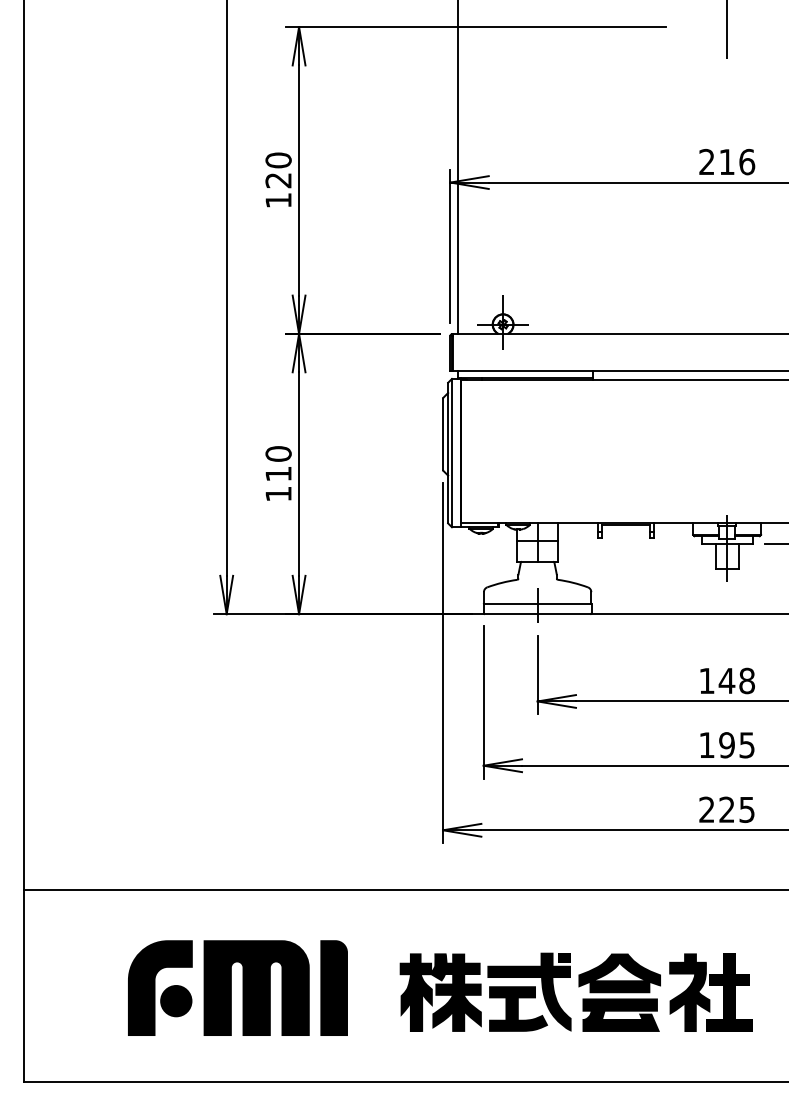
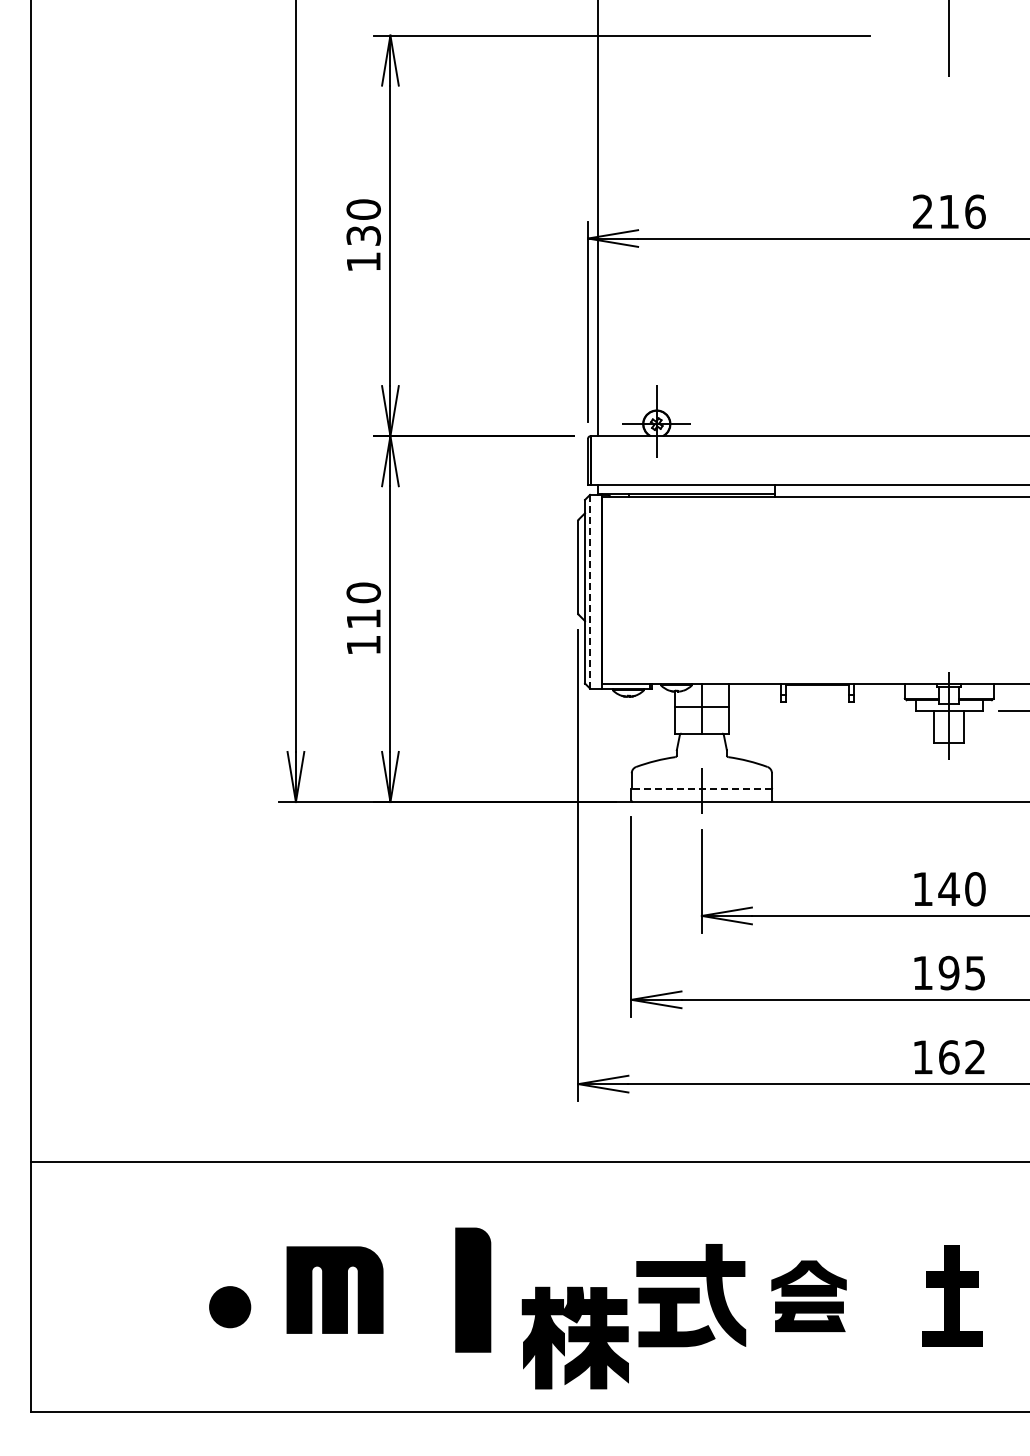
text: (278, 180) -> (363, 235), 120 -> 130
line: (452, 452) -> (590, 591), solid -> dashed
line: (537, 603) -> (701, 788), solid -> dashed
text: (747, 681) -> (975, 889), 148 -> 140
text: (726, 809) -> (948, 1057), 225 -> 162
fill: (564, 957) -> (736, 1250), removed
fill: (159, 987) -> (208, 1289), removed
part: (256, 987) -> (334, 1289), size x0.7
part: (334, 987) -> (473, 1289), moved
part: (440, 992) -> (574, 1337), moved
part: (619, 992) -> (808, 1296), size x0.7
fill: (689, 992) -> (900, 1295), removed

